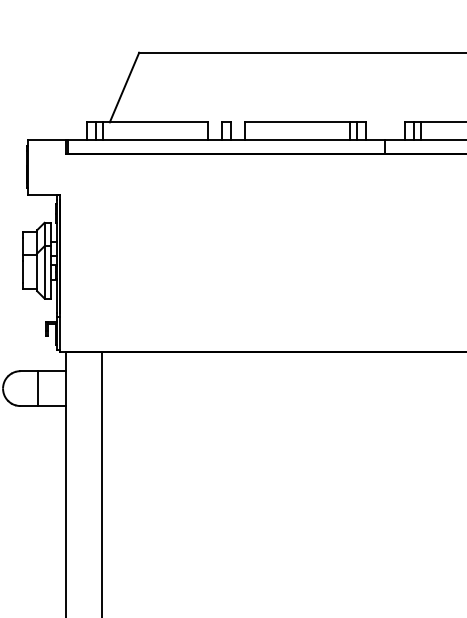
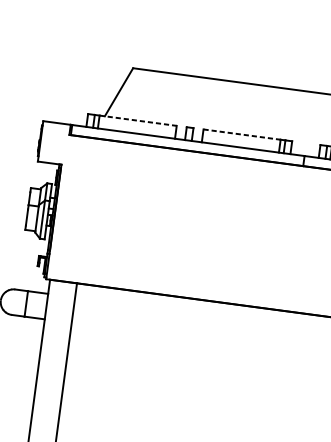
line: (155, 122) -> (138, 120), solid -> dashed
line: (297, 122) -> (242, 134), solid -> dashed

